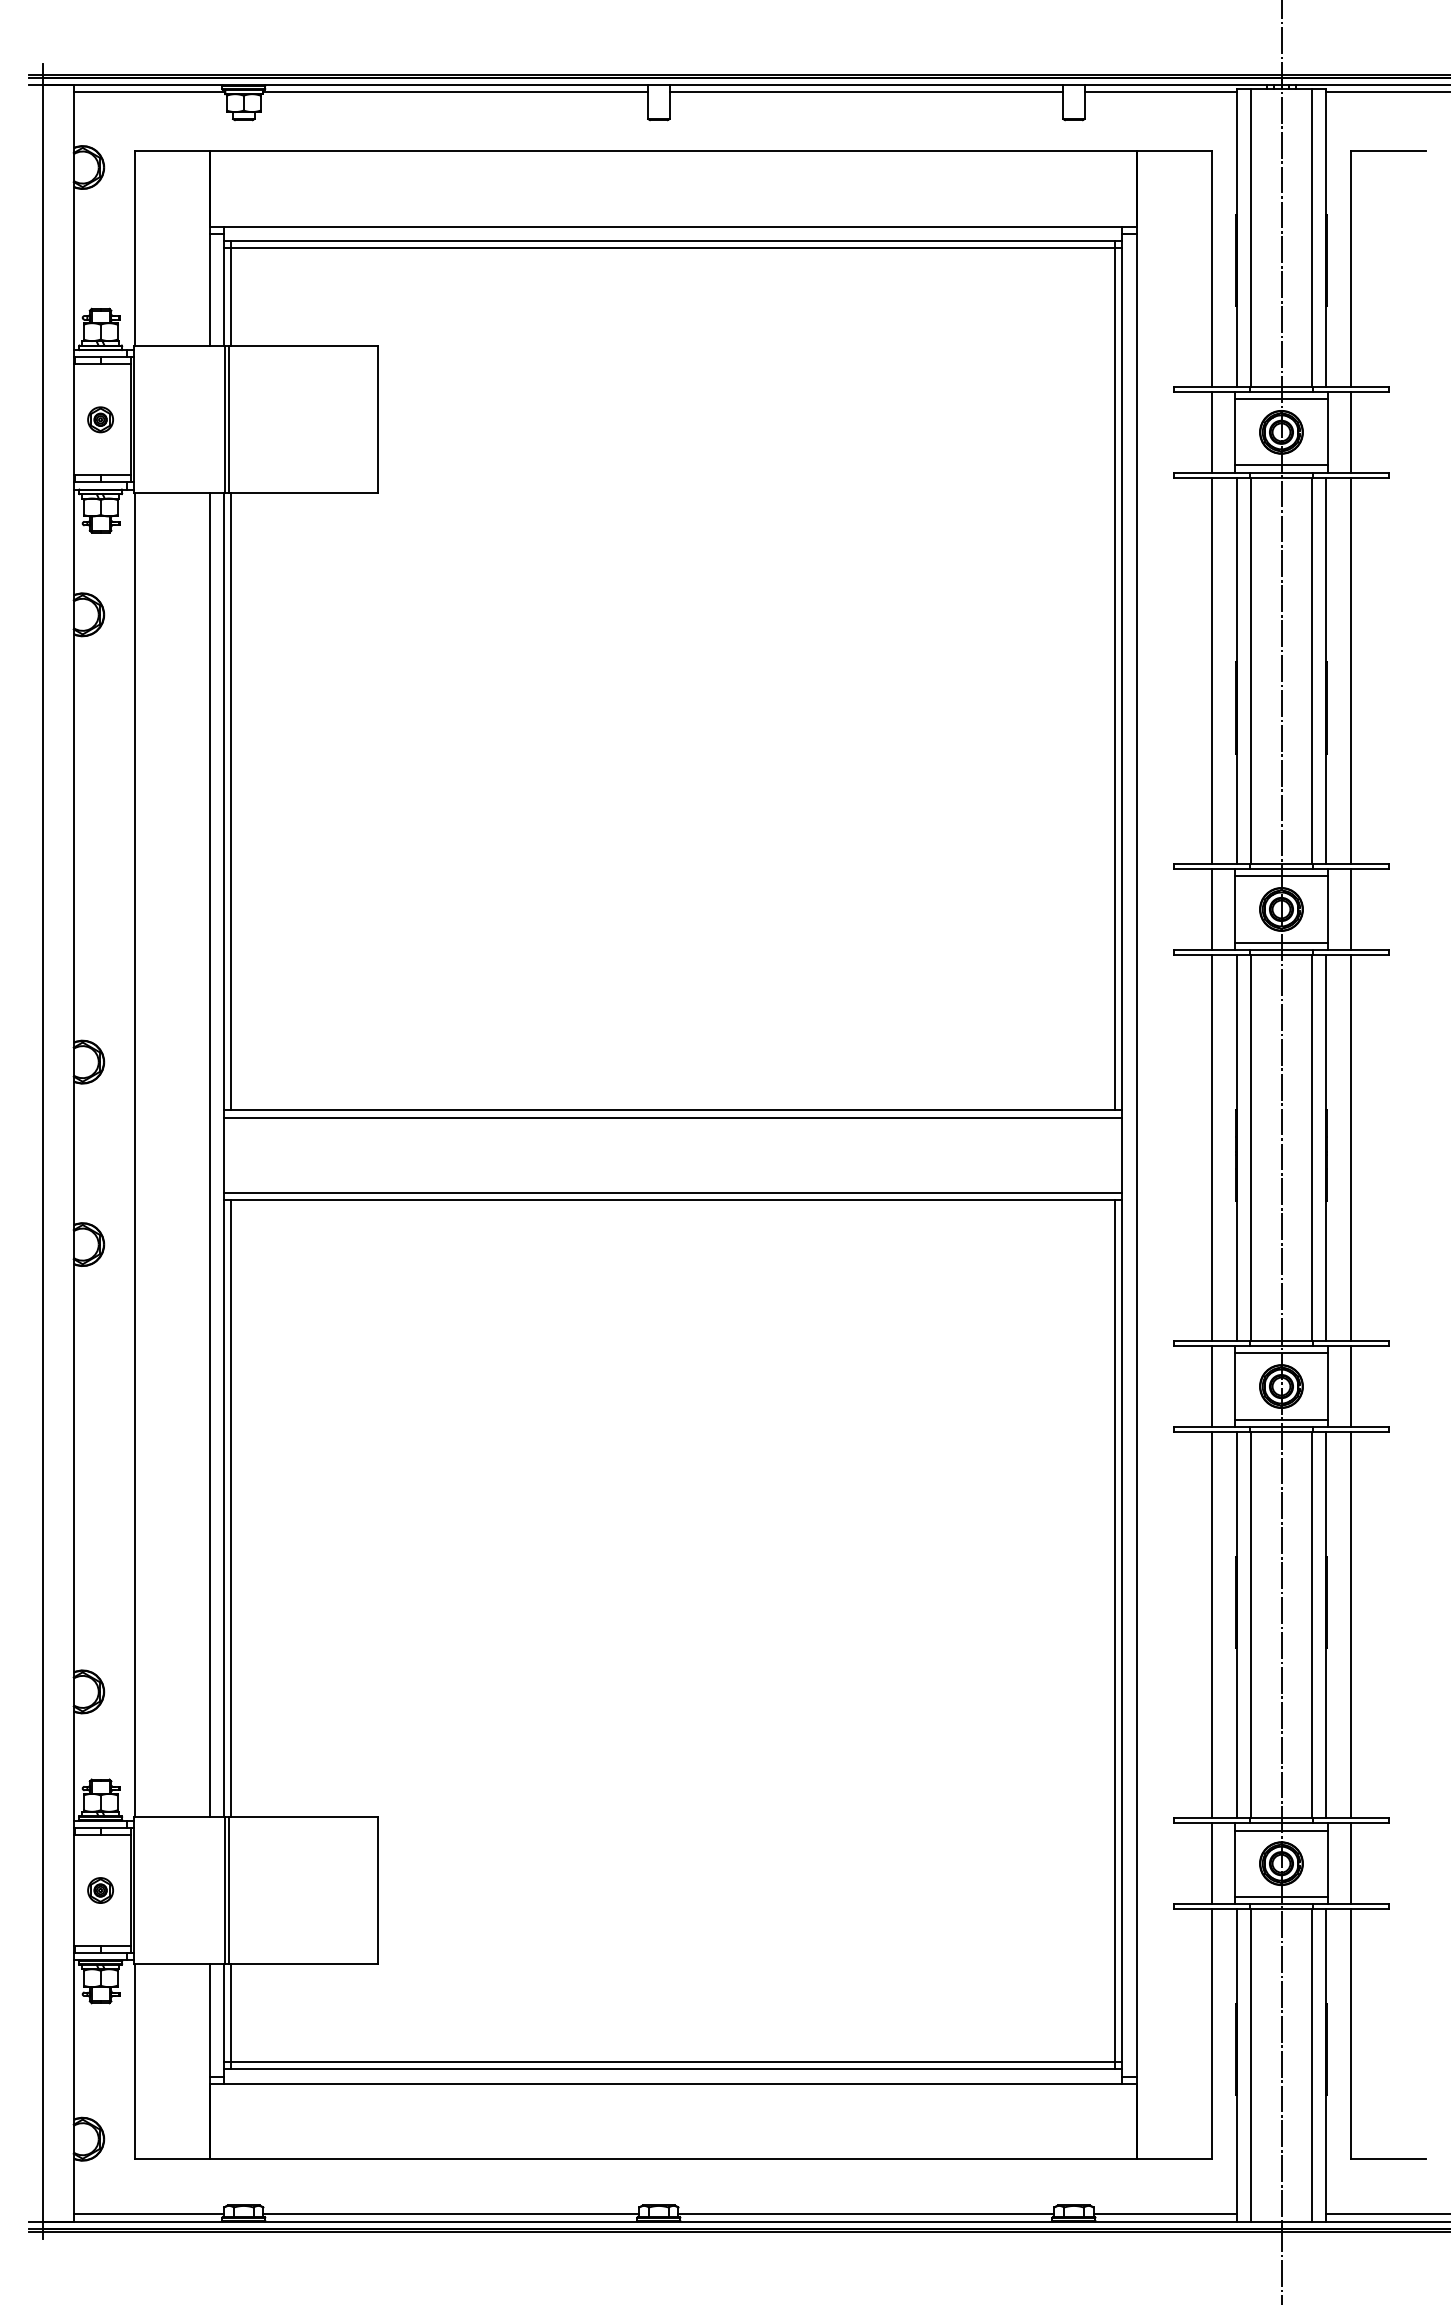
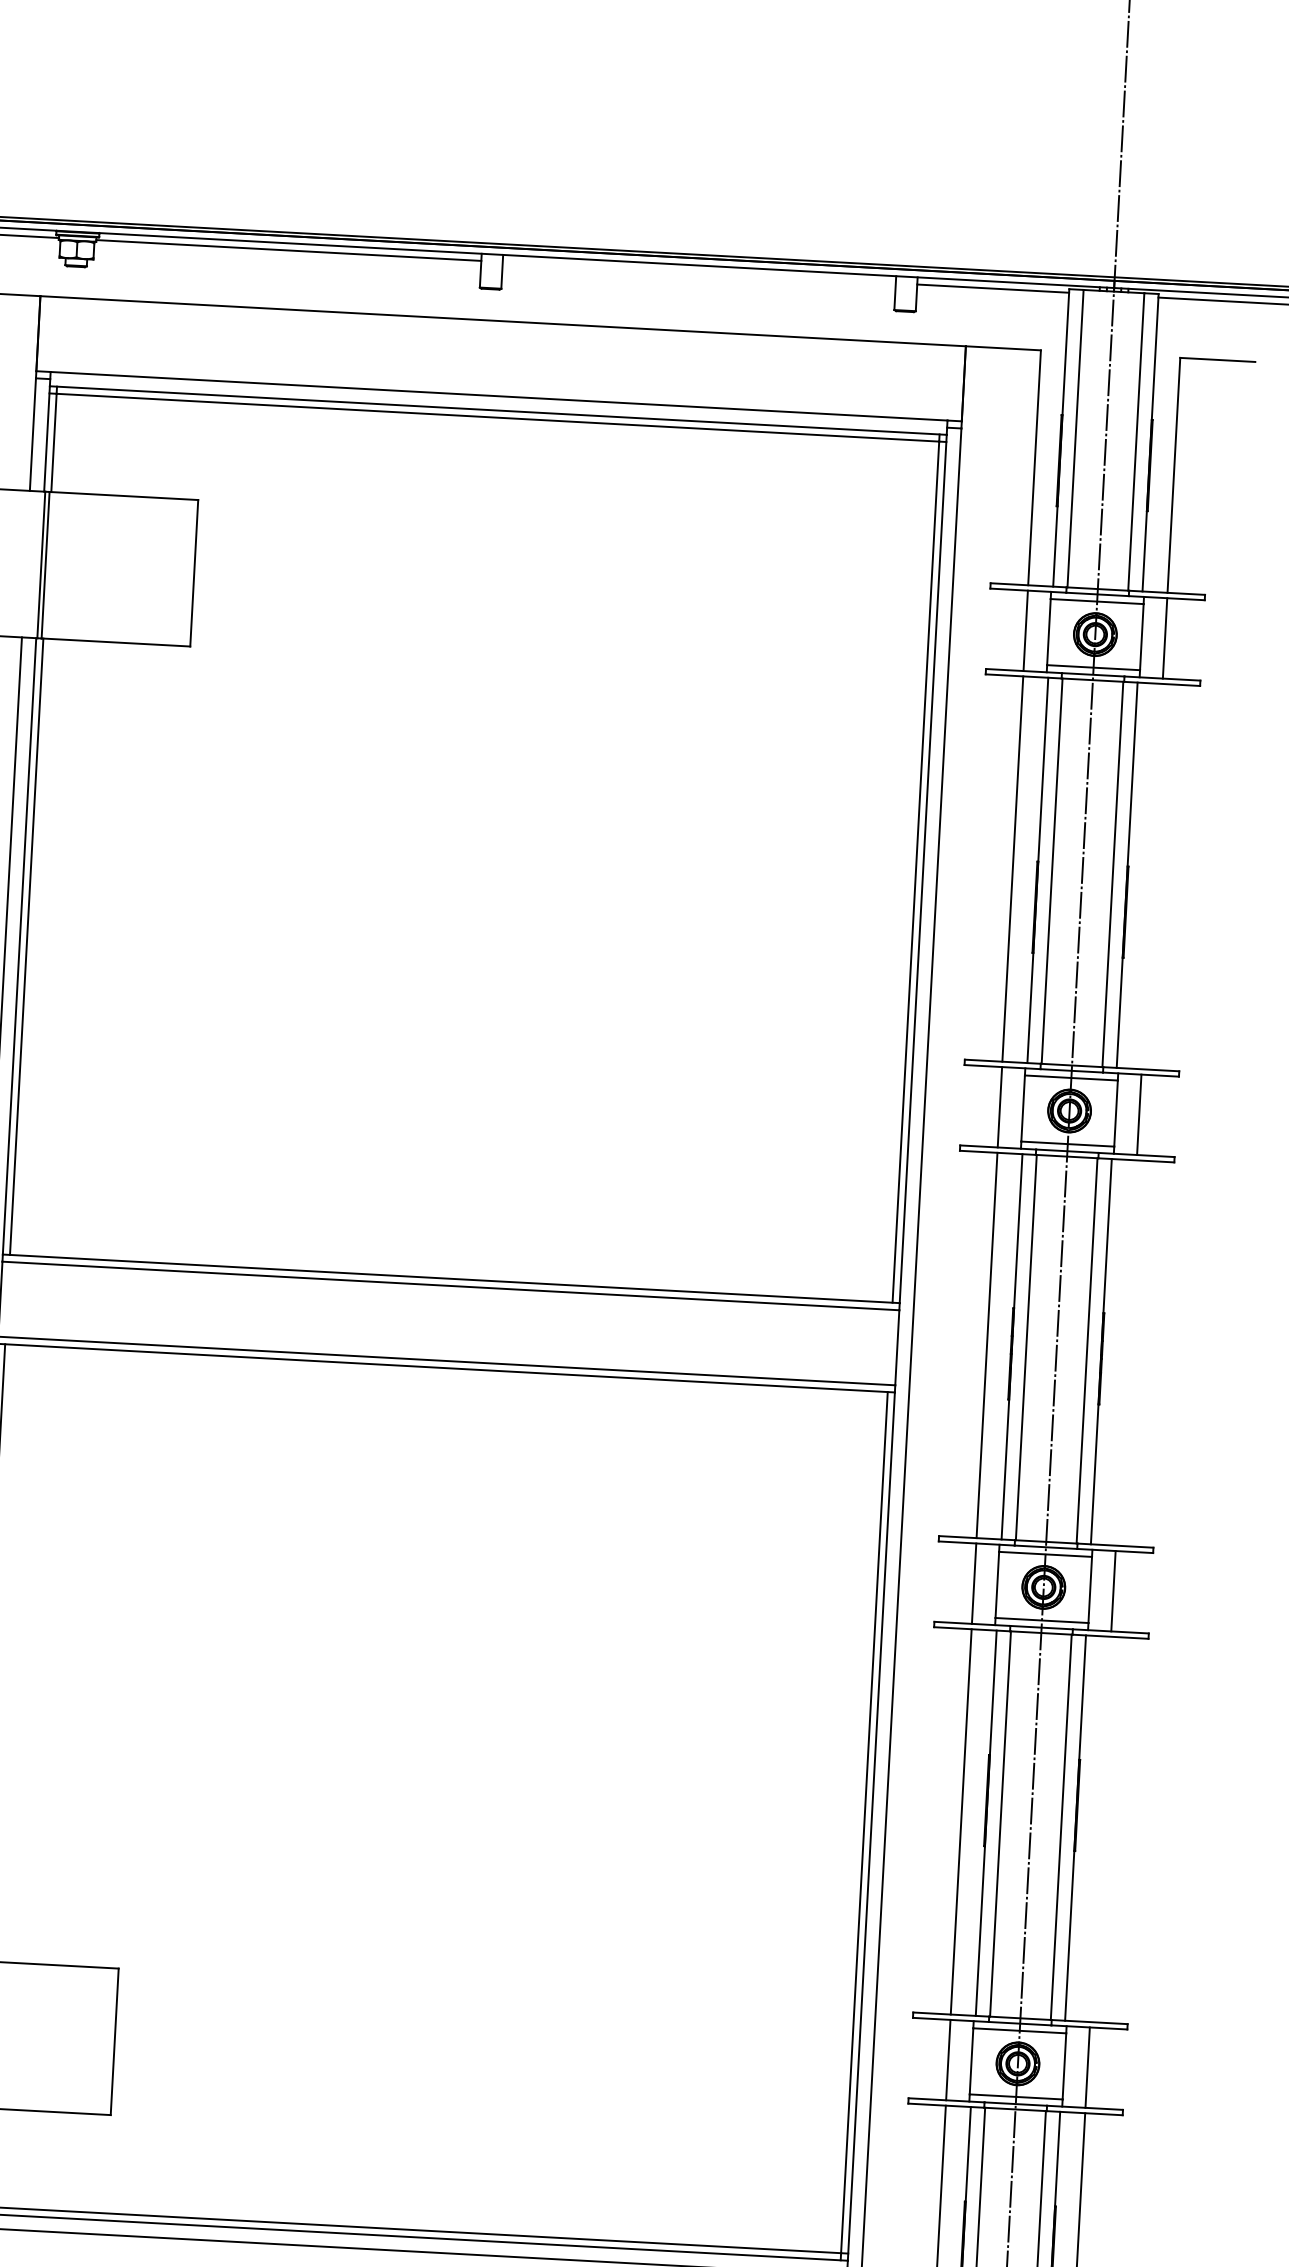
line: (866, 92) -> (699, 272), removed
line: (1351, 670) -> (1152, 876), removed
line: (1351, 1147) -> (1126, 1352), removed
line: (1351, 1625) -> (1100, 1829), removed

